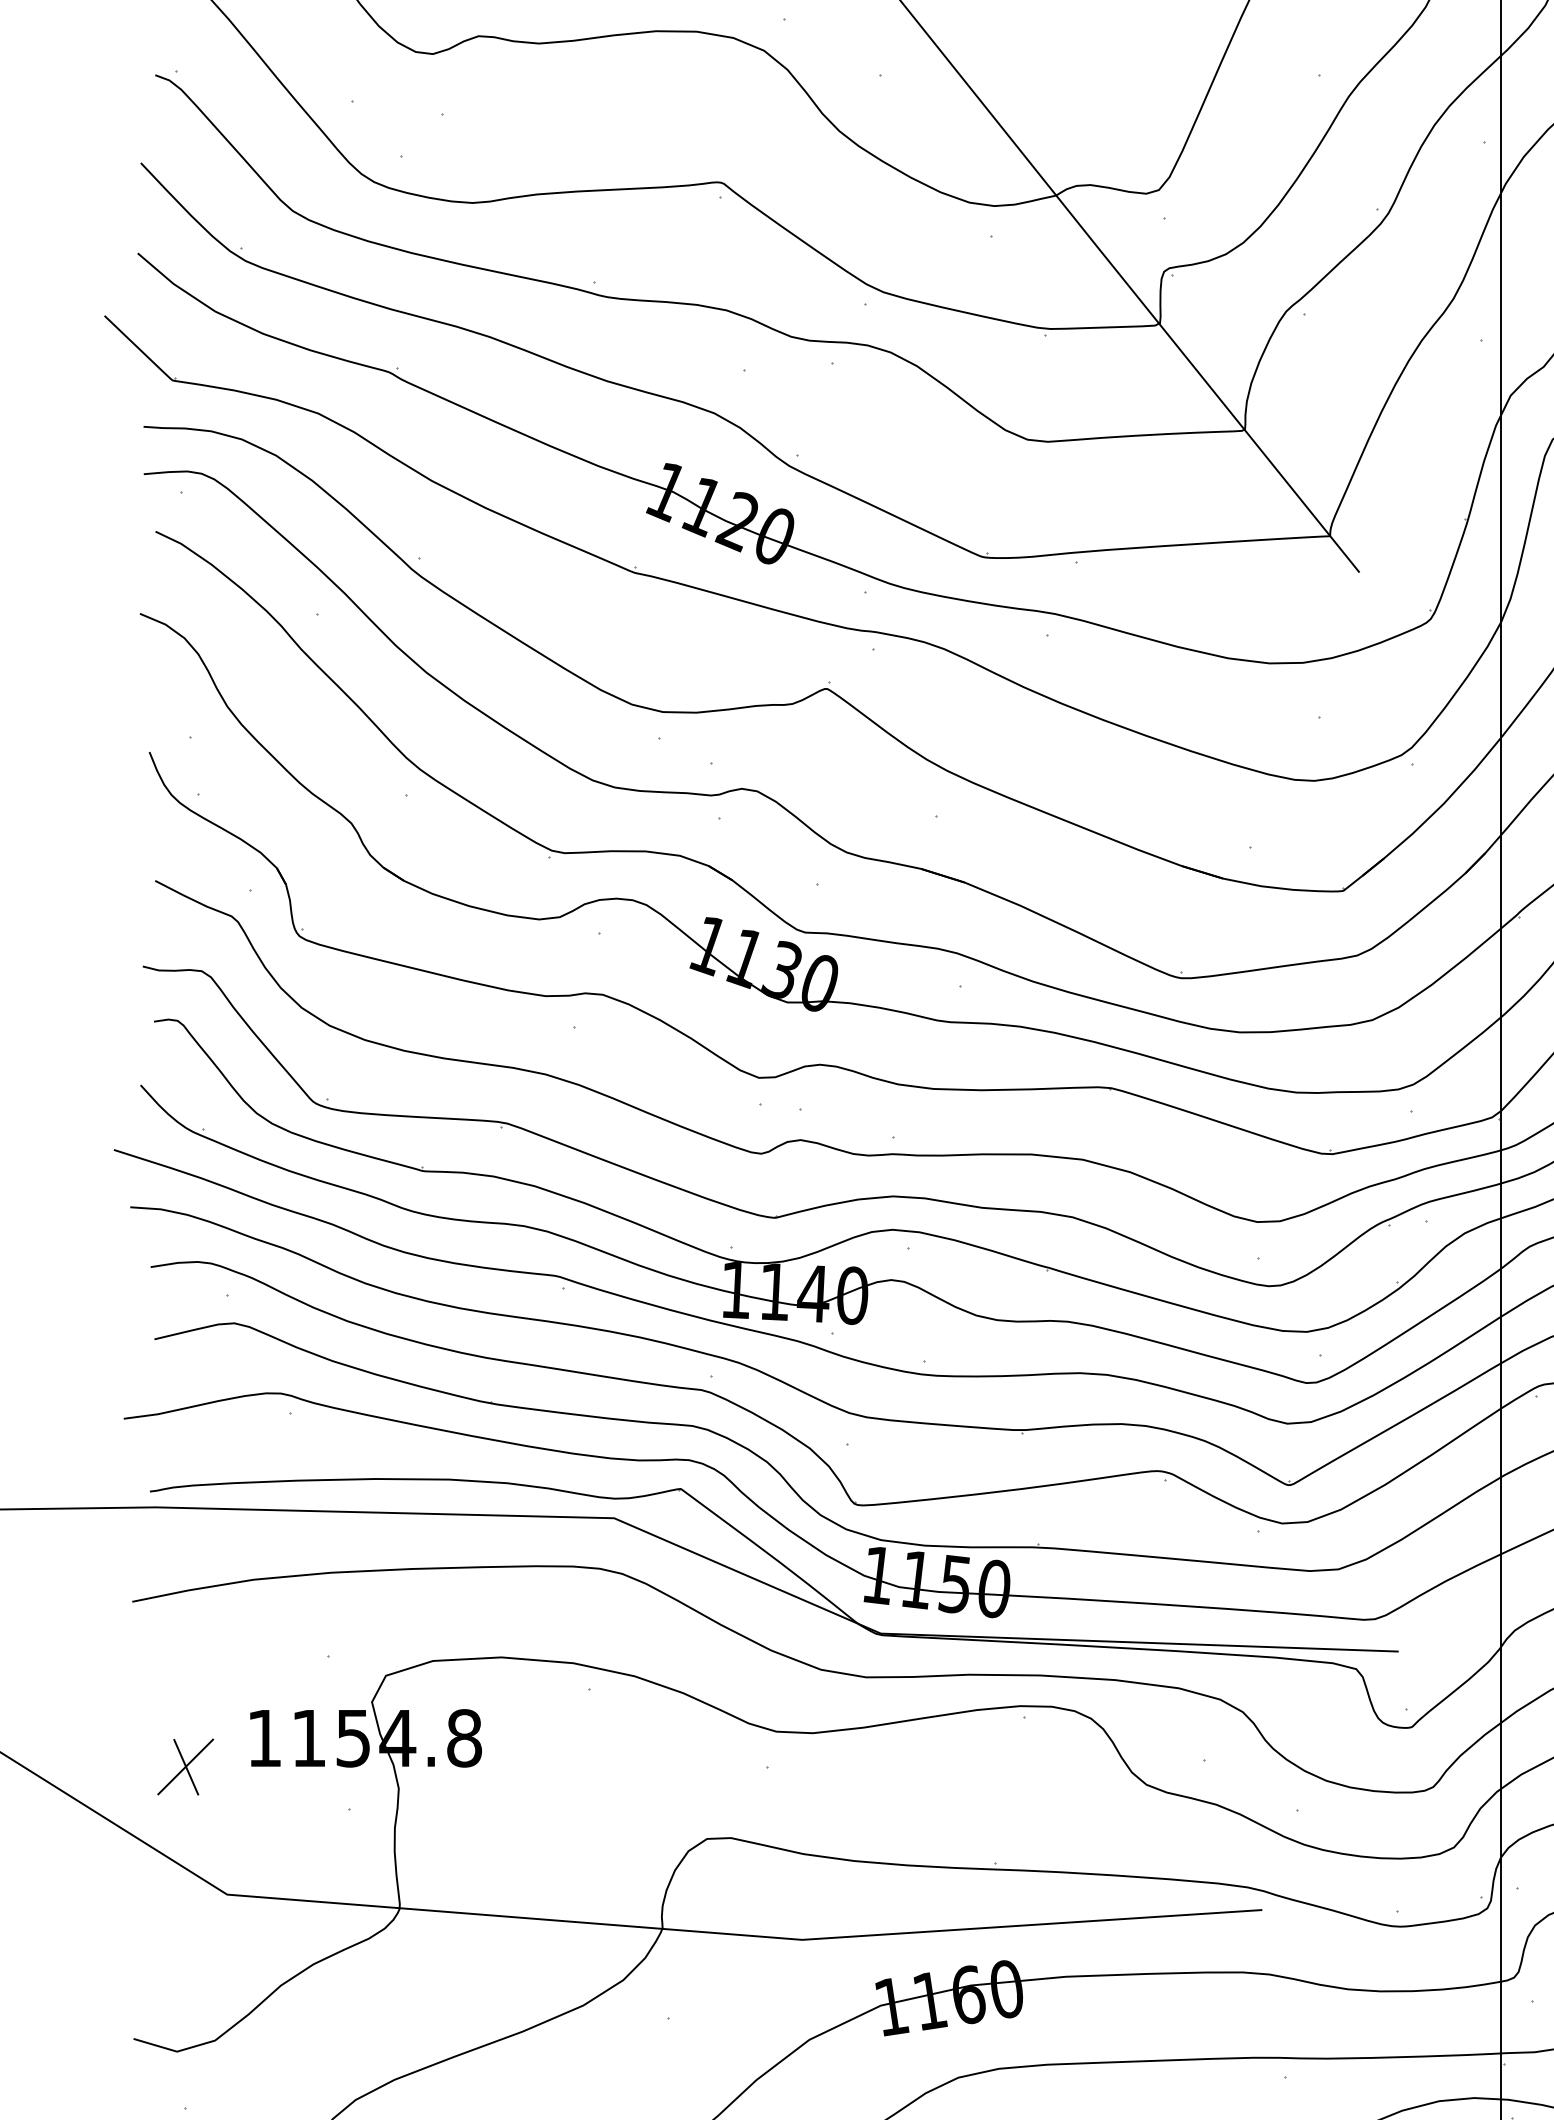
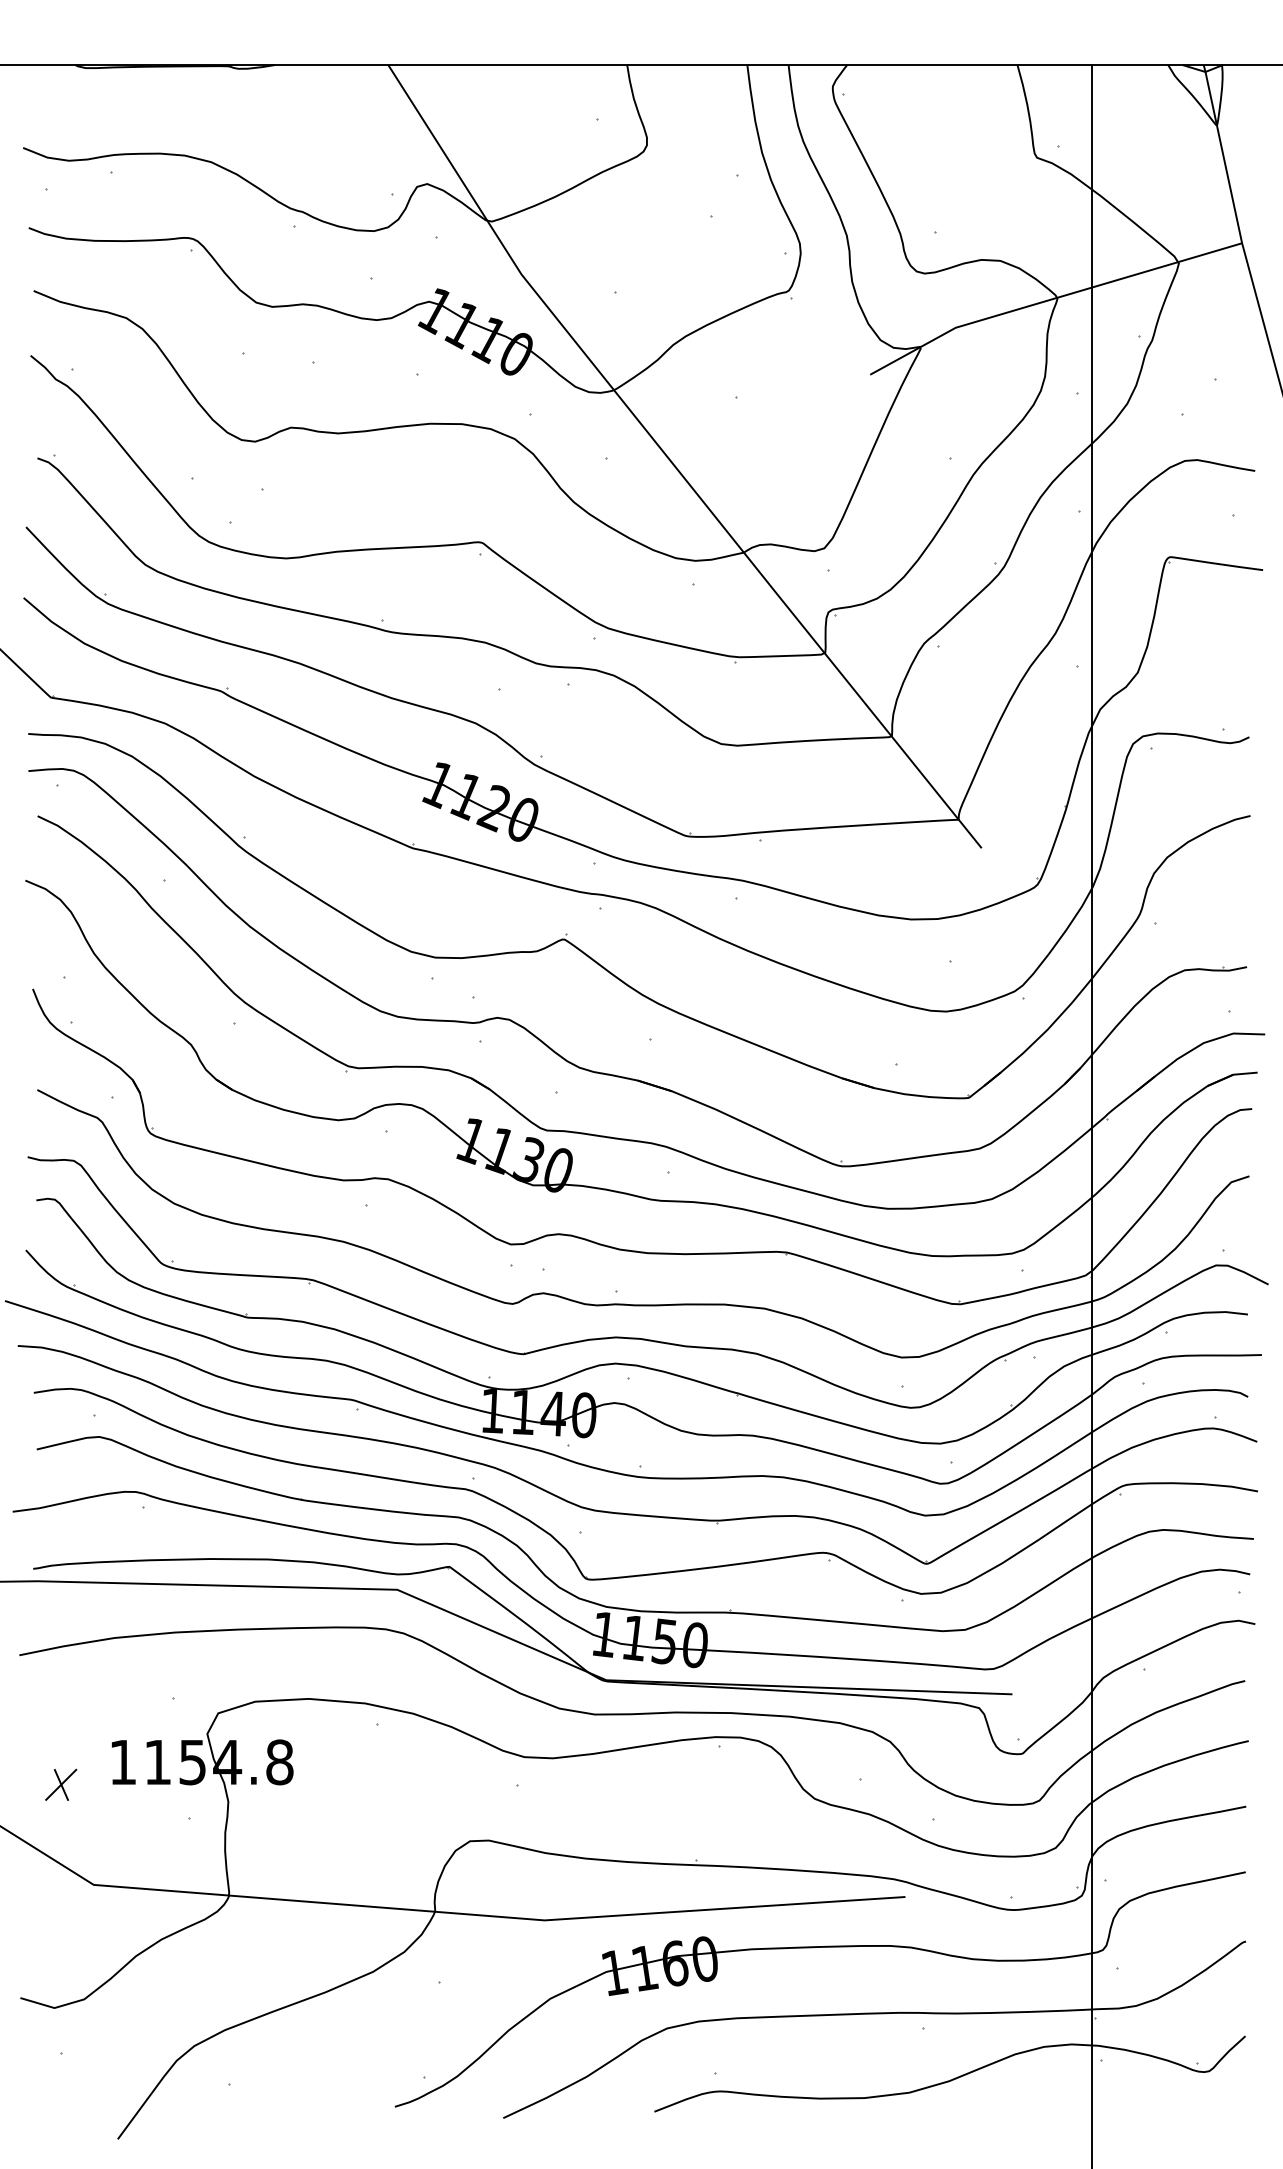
part: (184, 1766) -> (60, 1784), size x0.7

